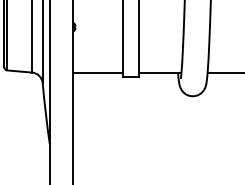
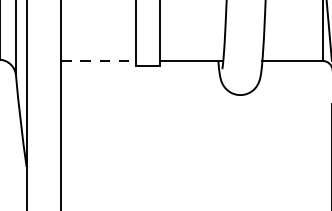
line: (97, 73) -> (97, 61), solid -> dashed

